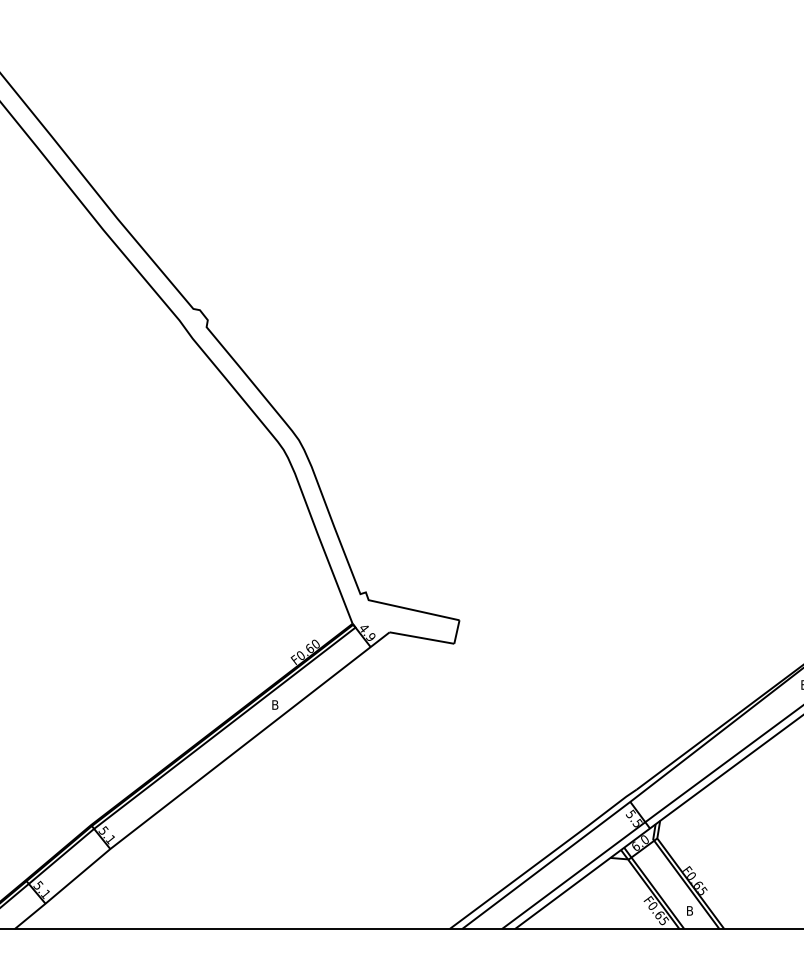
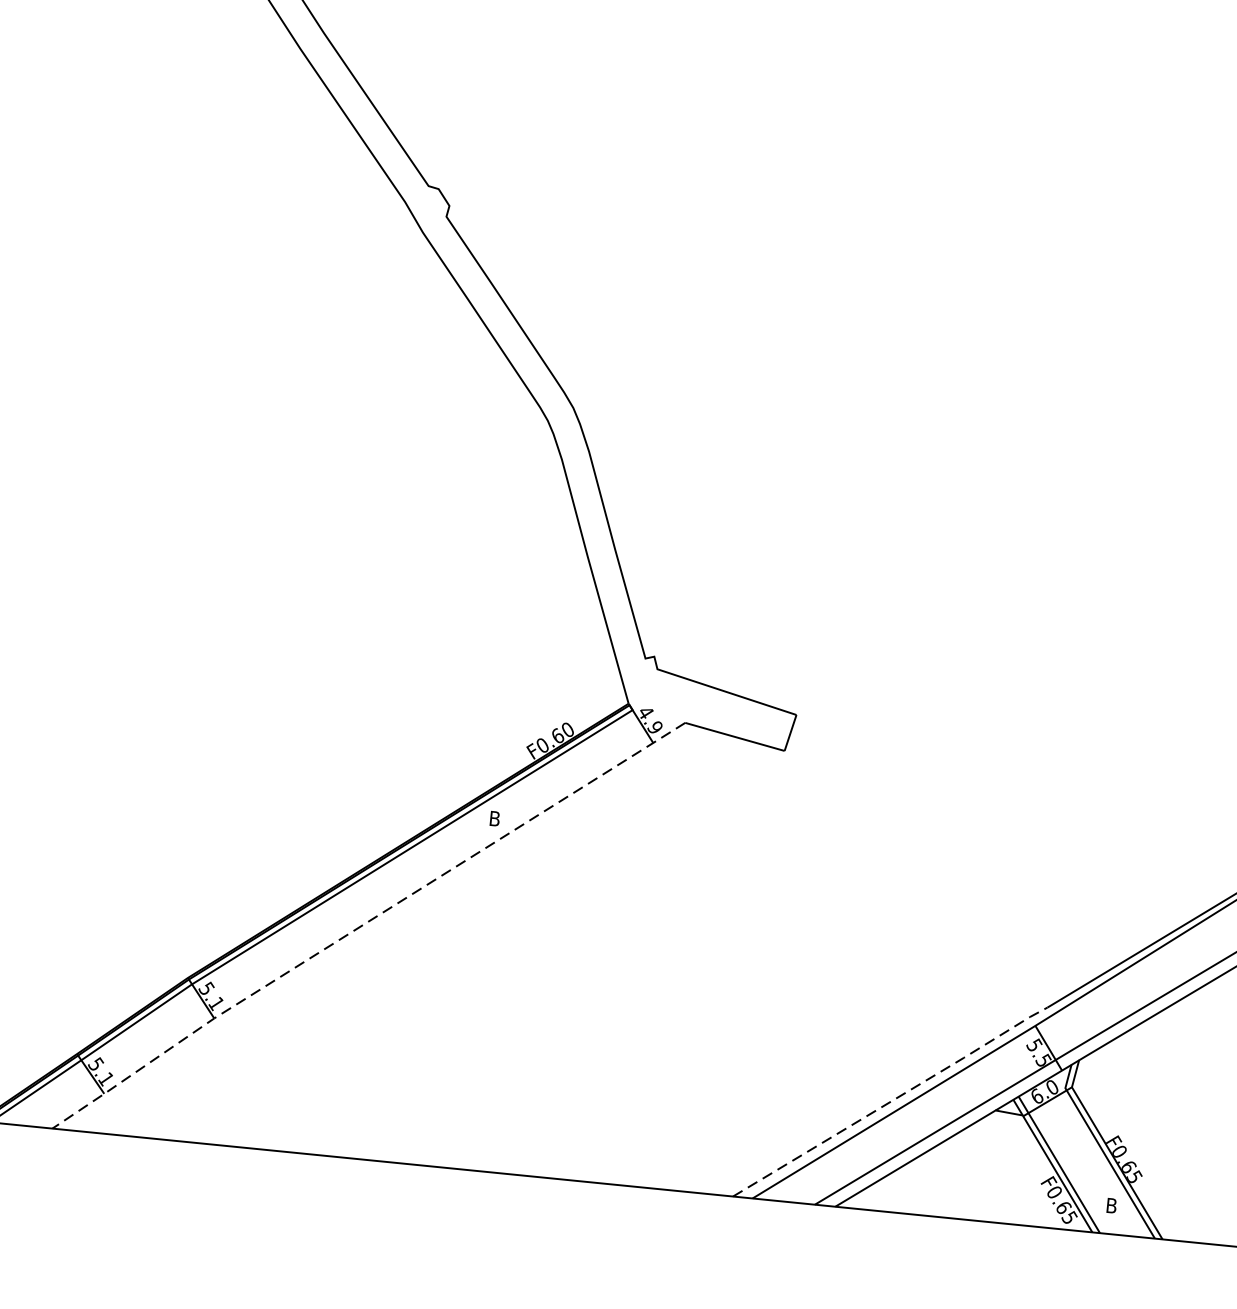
line: (199, 779) -> (364, 923), solid -> dashed
line: (544, 858) -> (892, 1101), solid -> dashed

